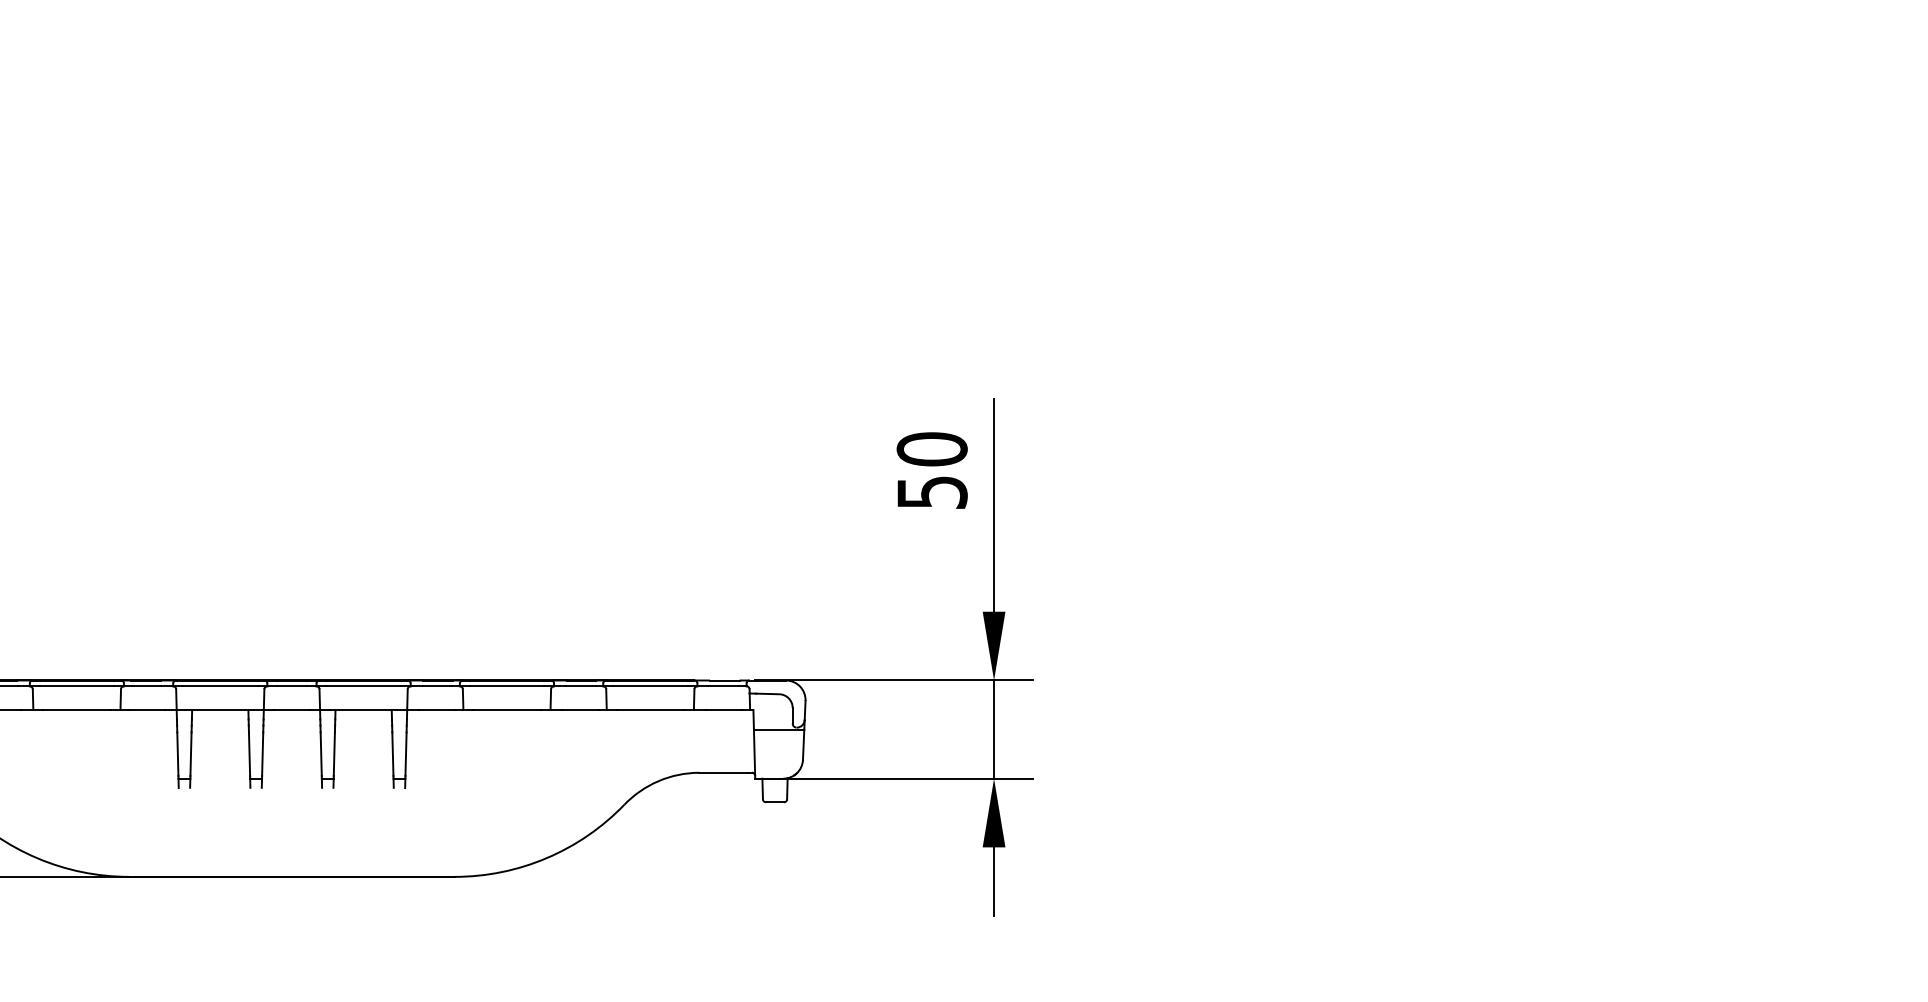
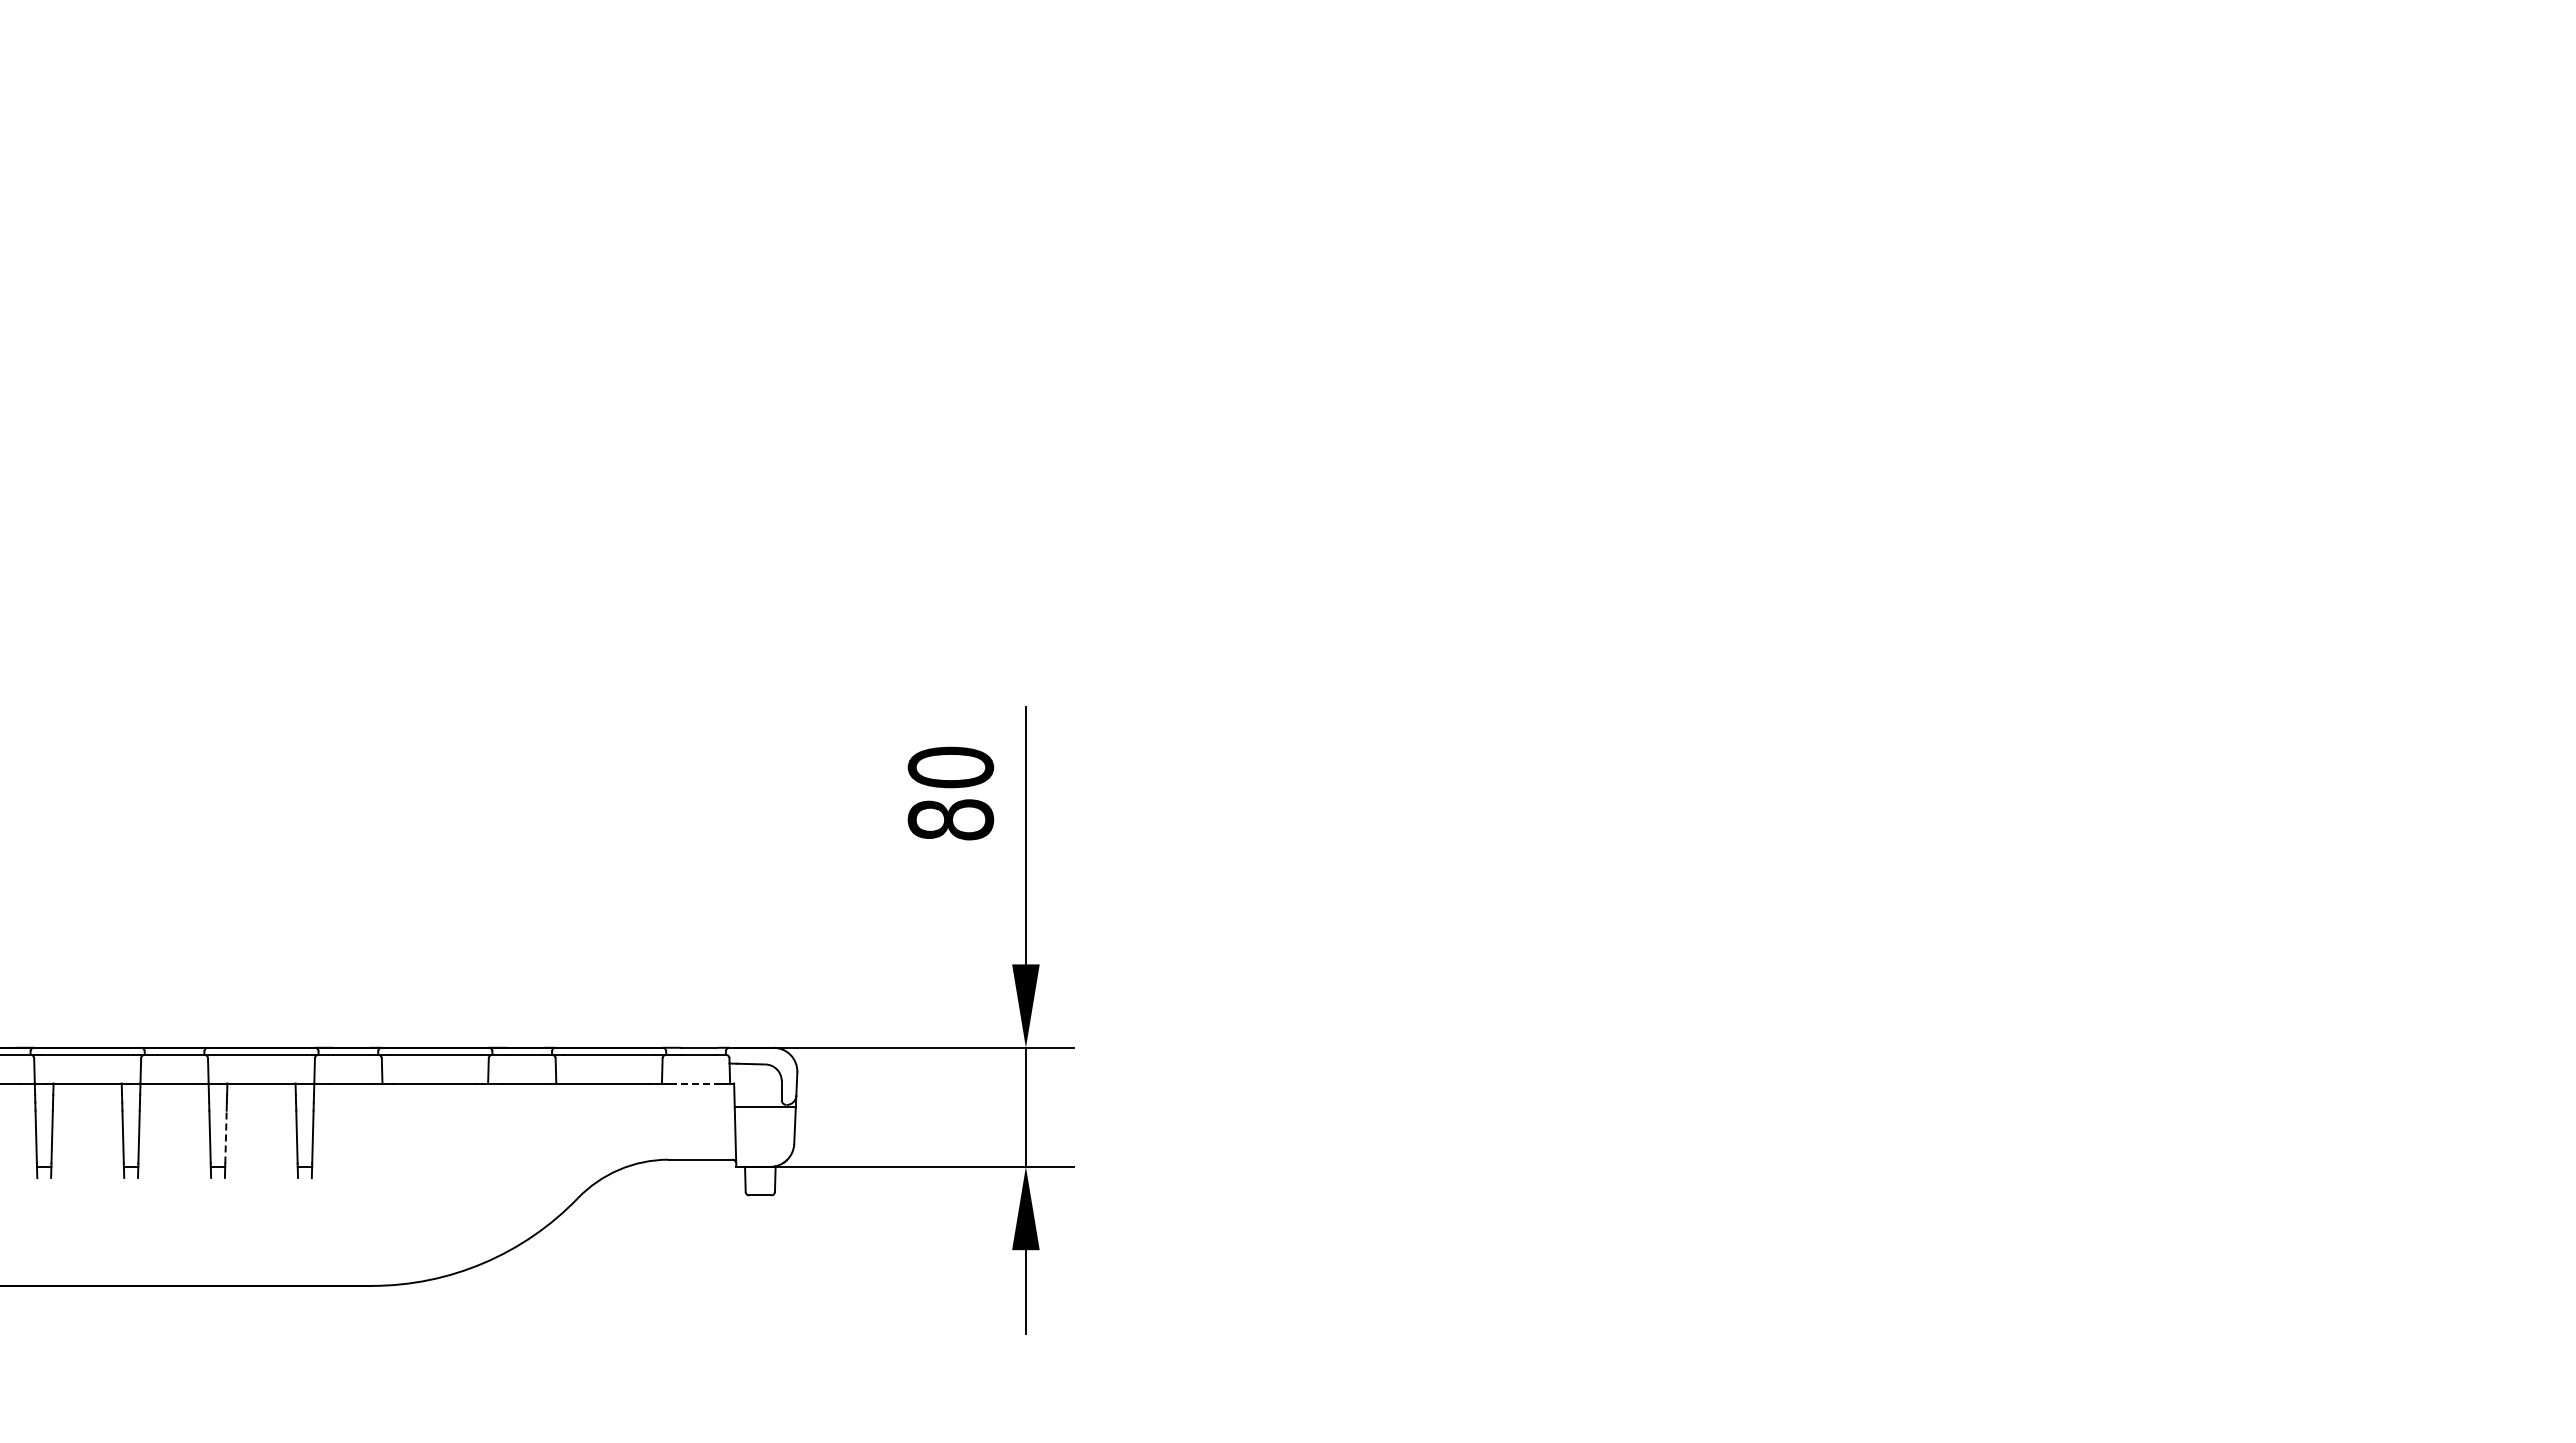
text: (931, 492) -> (950, 819), 50 -> 80
line: (724, 709) -> (698, 1083), solid -> dashed
line: (334, 753) -> (226, 1136), solid -> dashed

